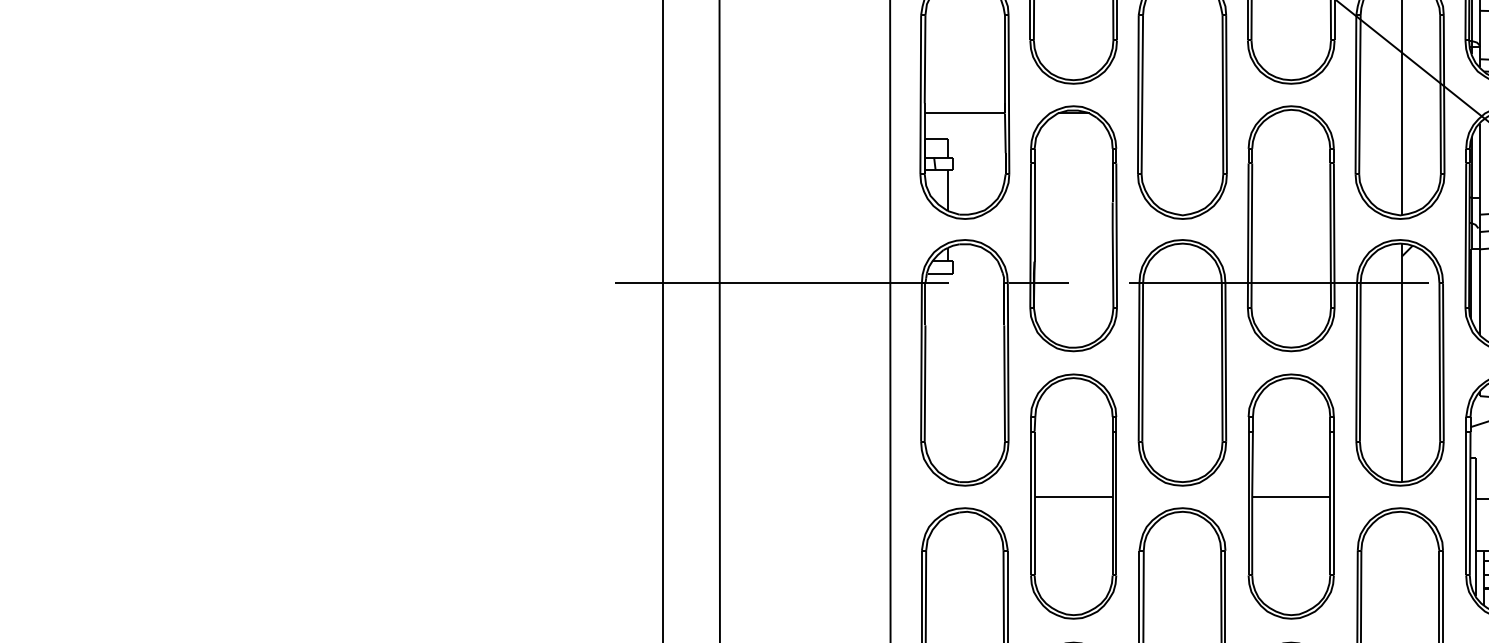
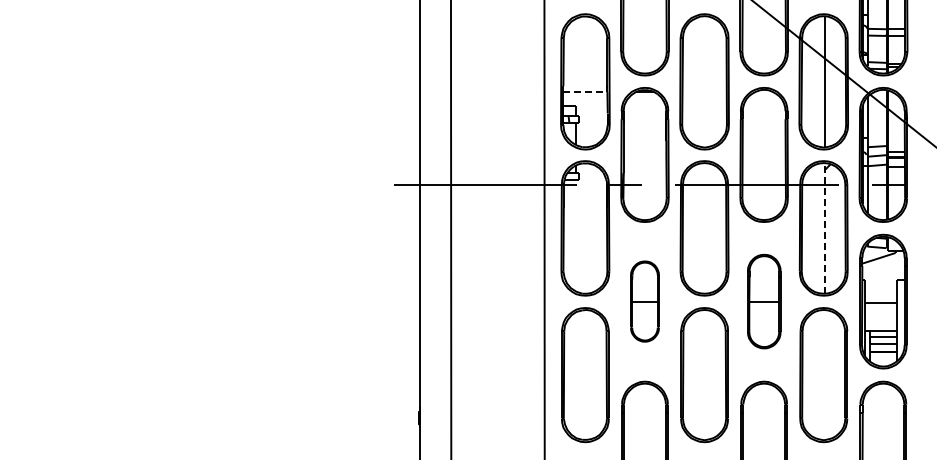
line: (965, 112) -> (585, 91), solid -> dashed
line: (1401, 361) -> (824, 227), solid -> dashed
part: (1072, 496) -> (644, 301), size x0.6
part: (1291, 496) -> (764, 301), size x0.7

